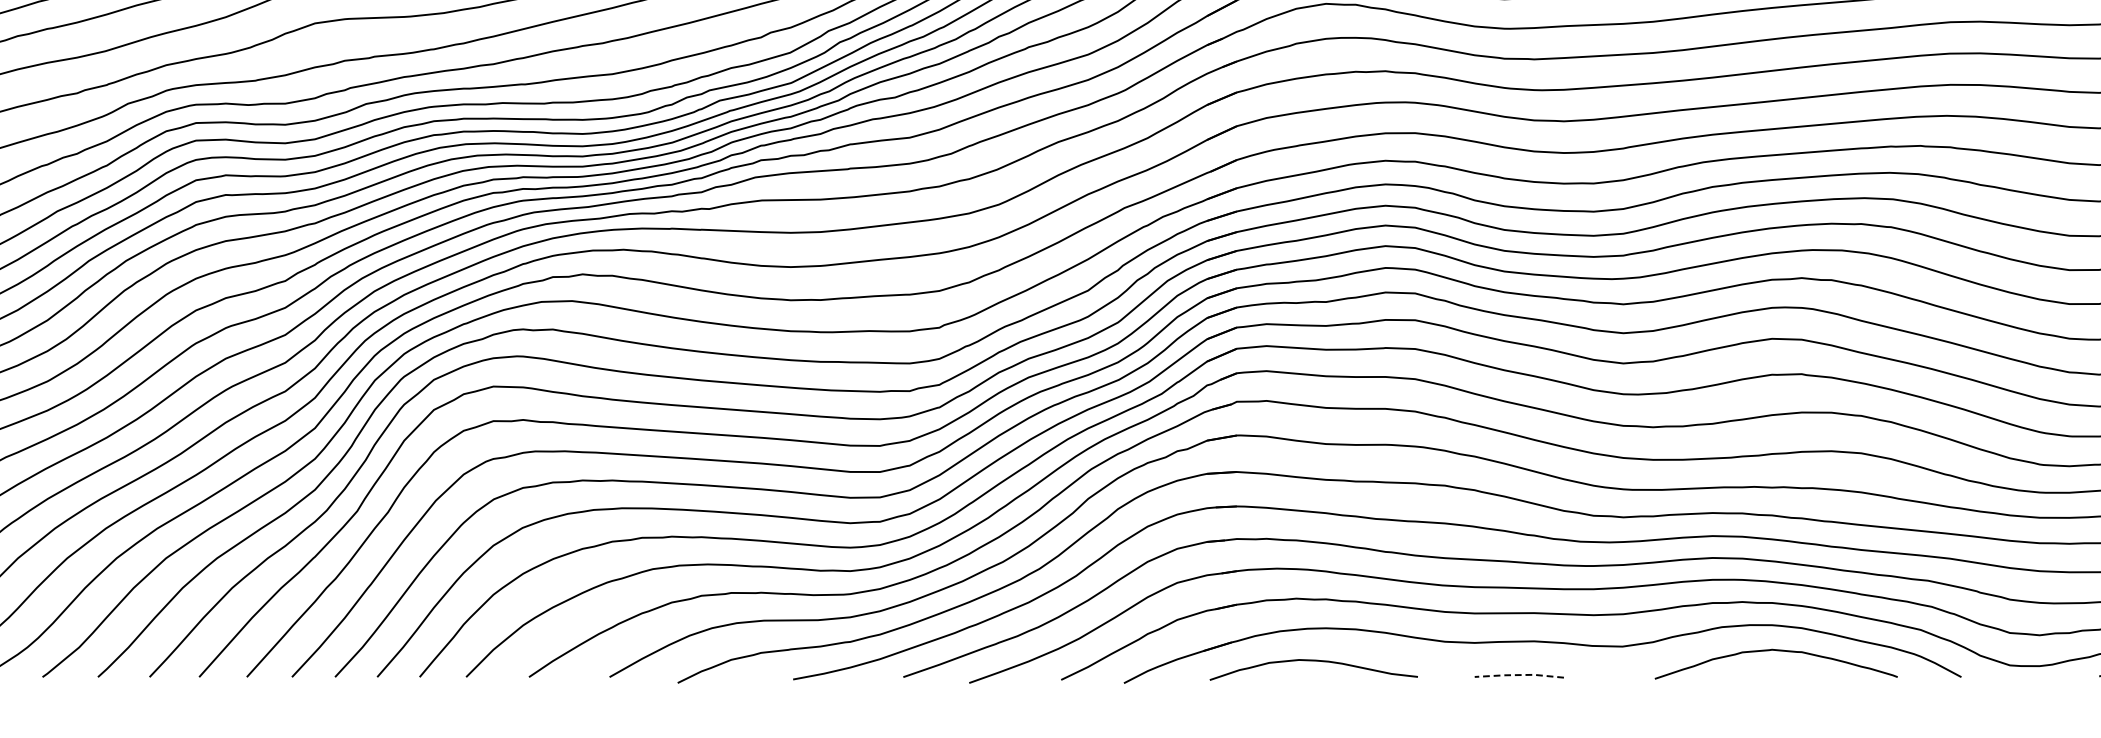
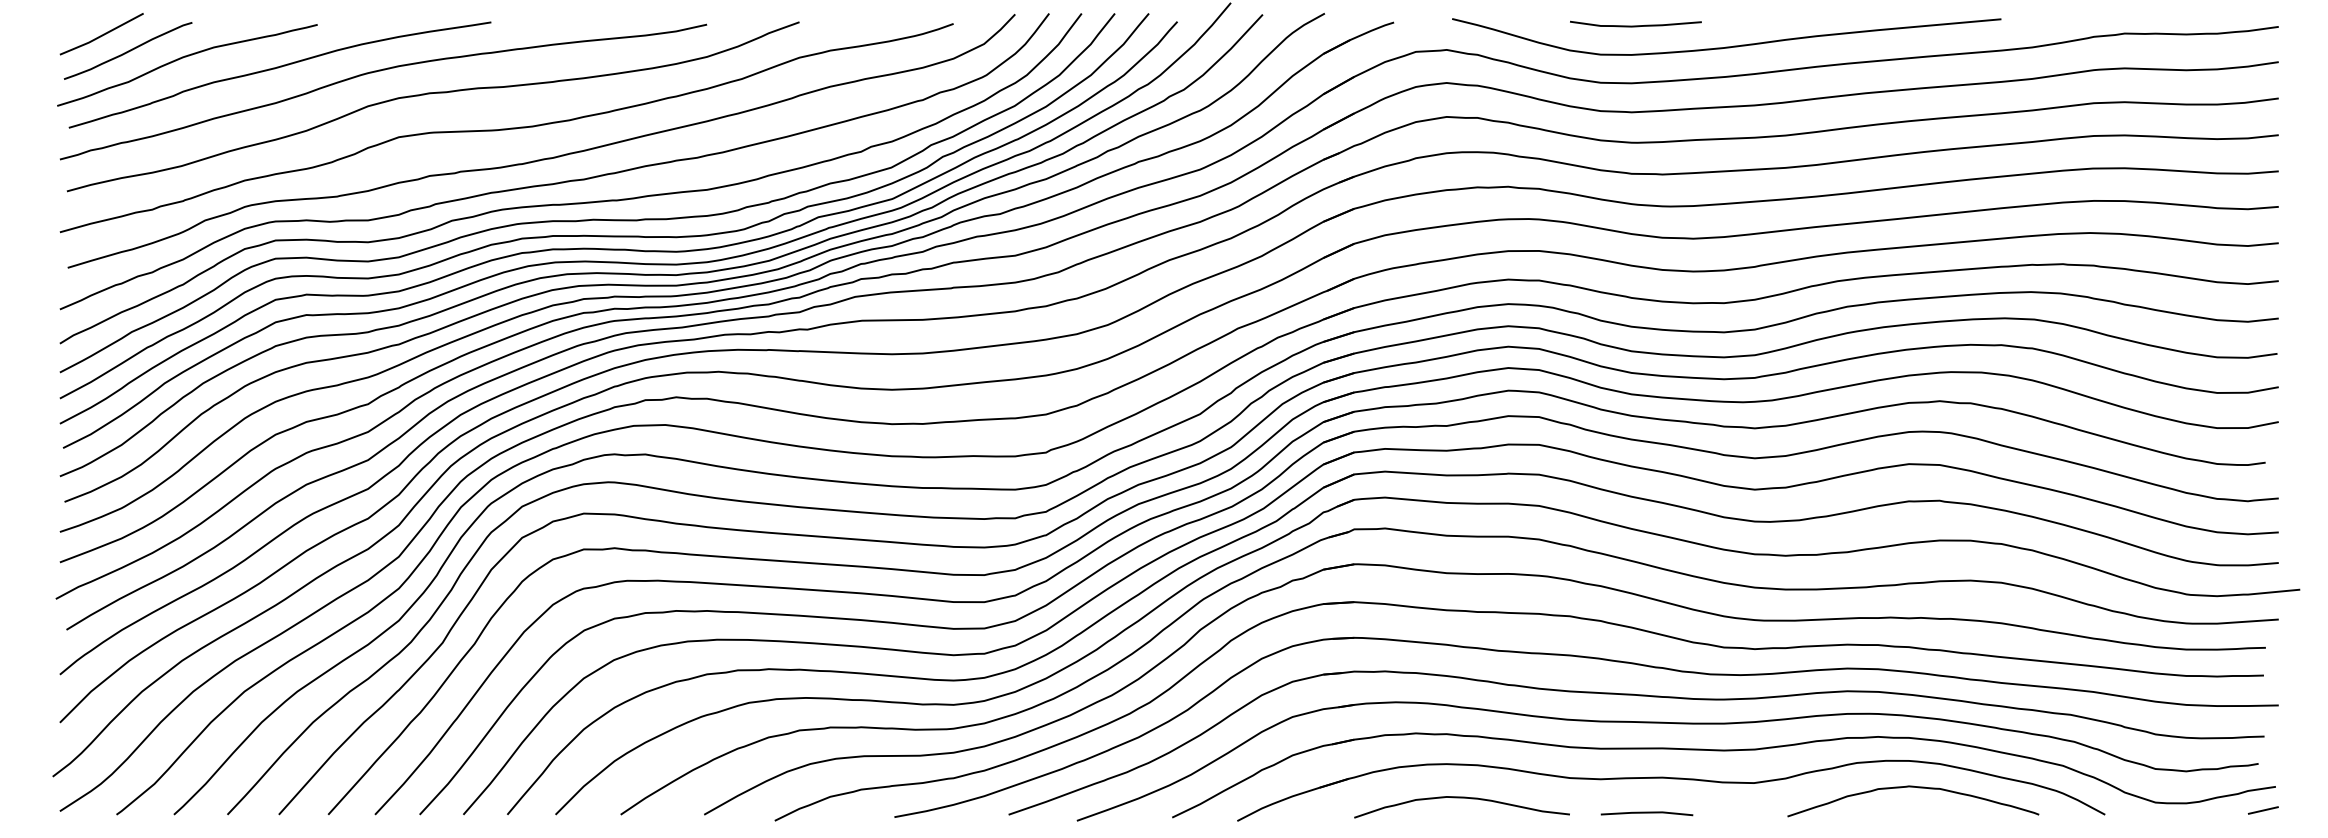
curve: (1313, 661) -> (1461, 798), moved
line: (1518, 674) -> (1646, 812), dashed -> solid

